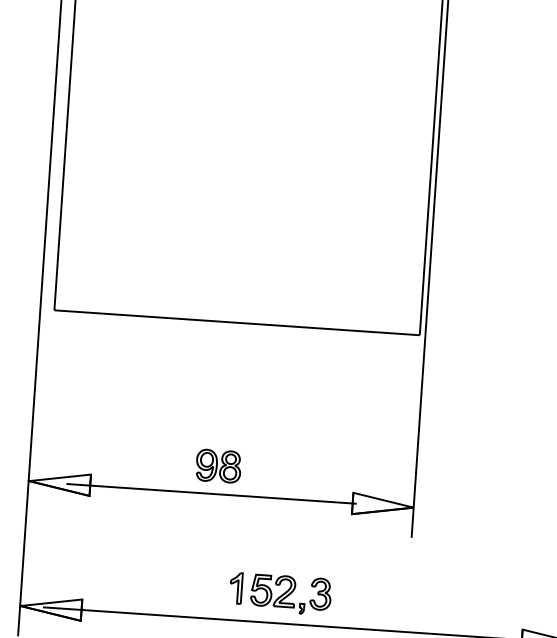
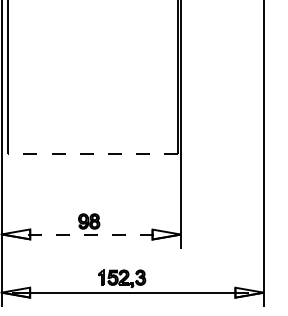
line: (235, 322) -> (92, 154), solid -> dashed
line: (210, 493) -> (86, 234), solid -> dashed

